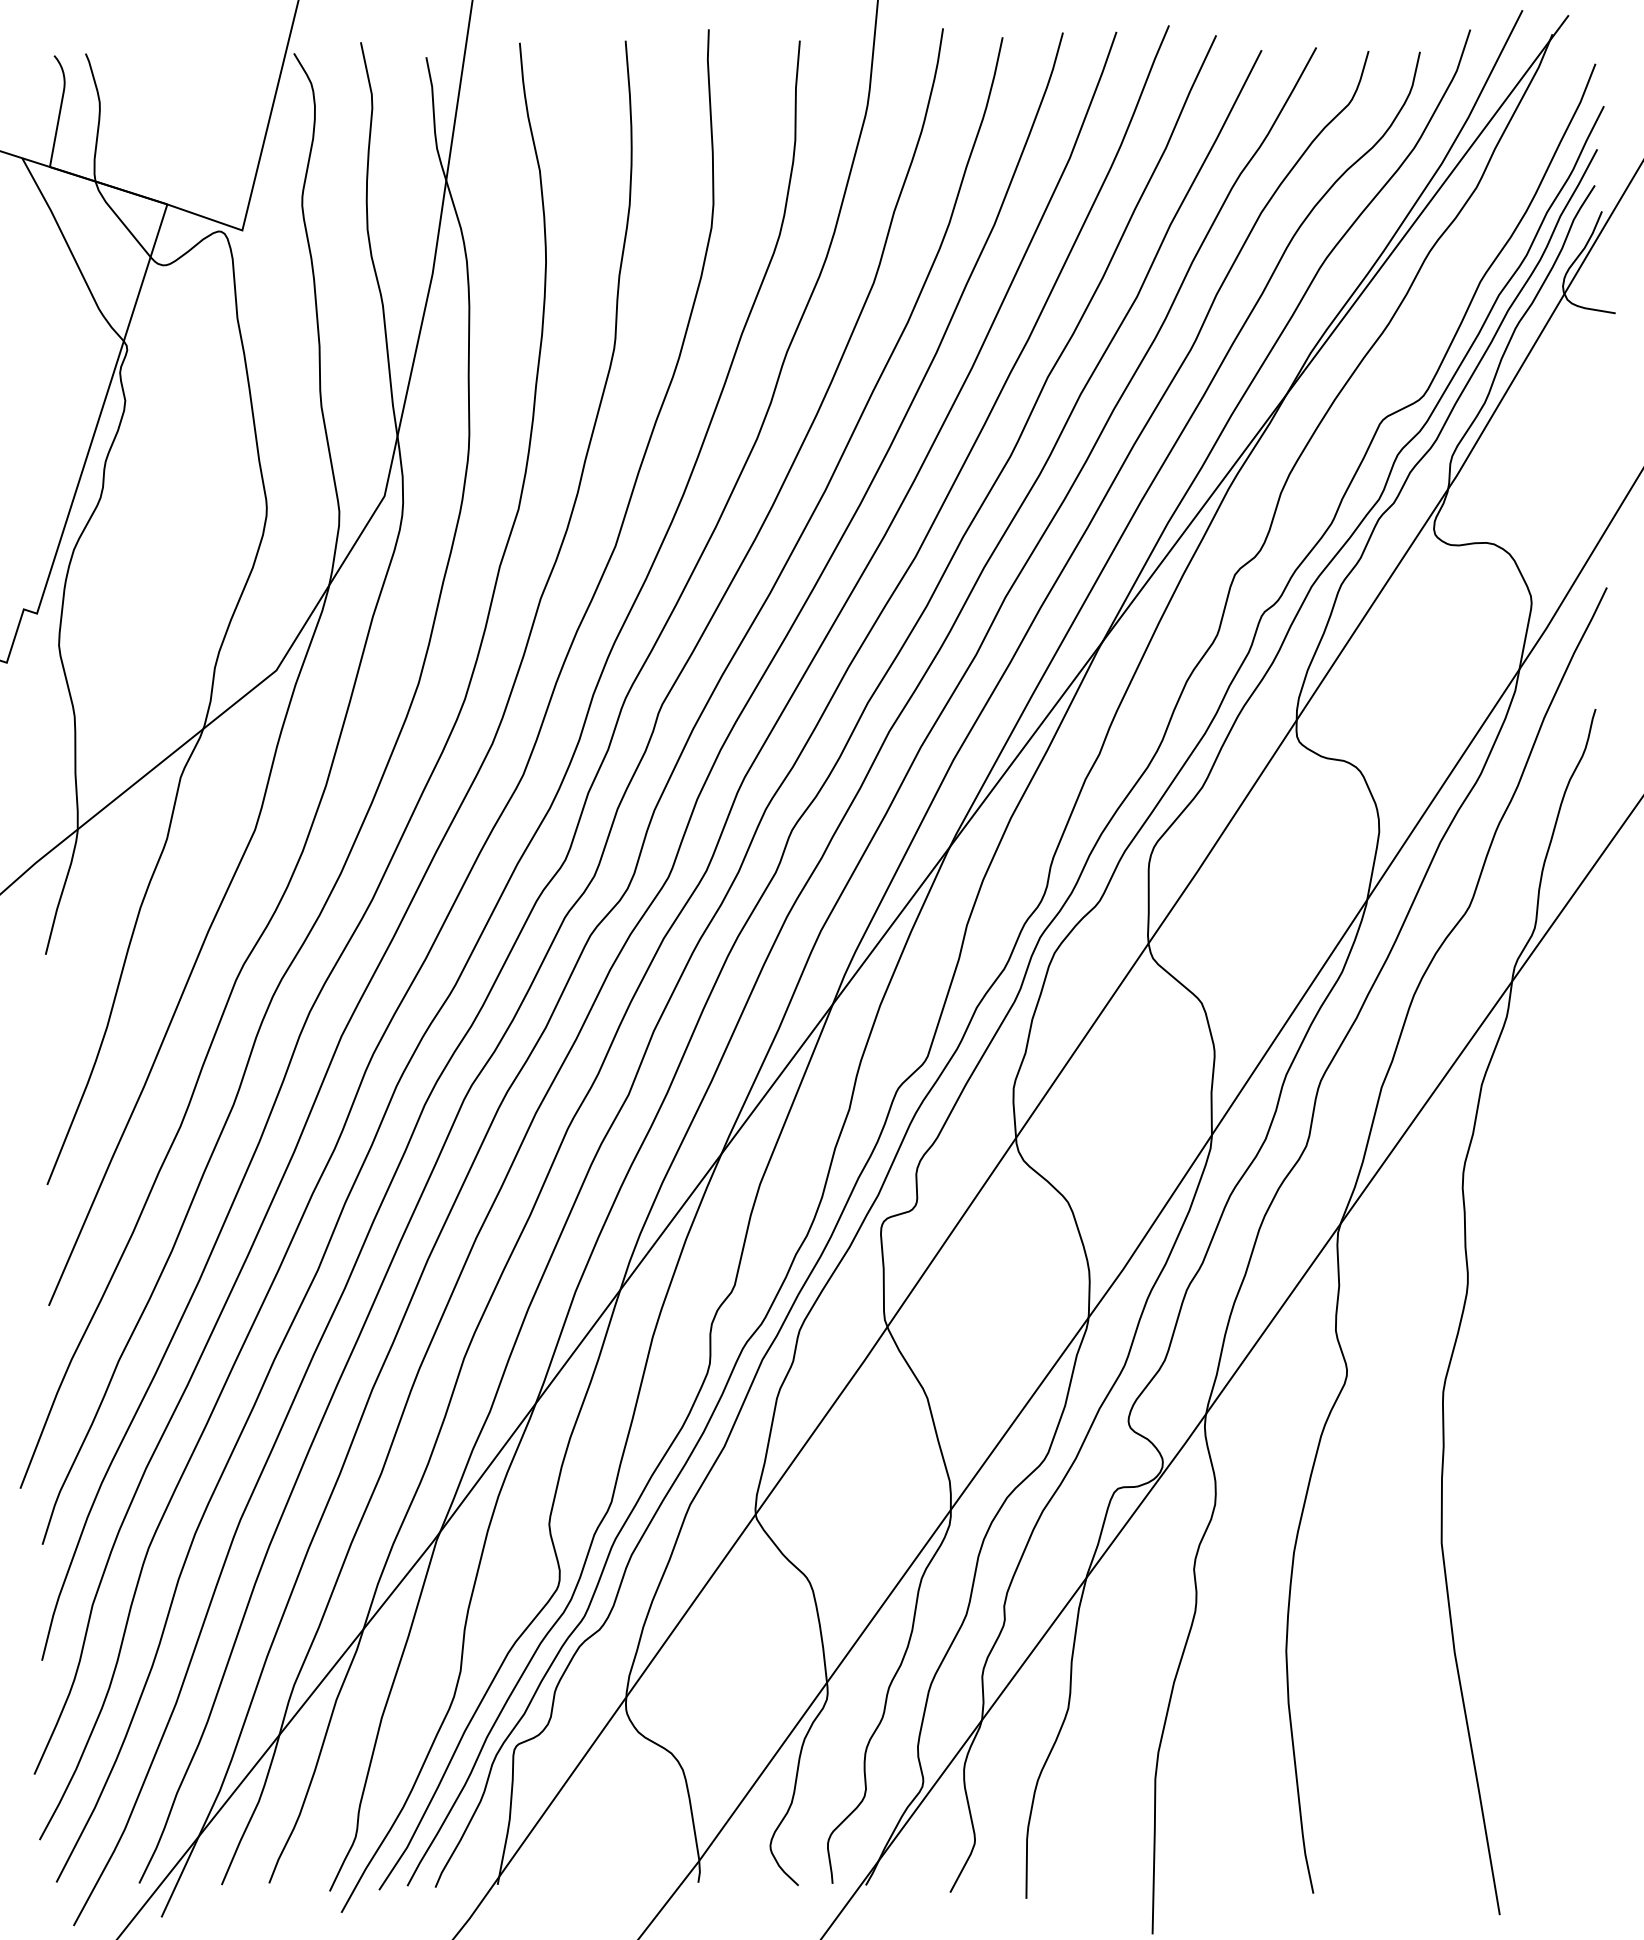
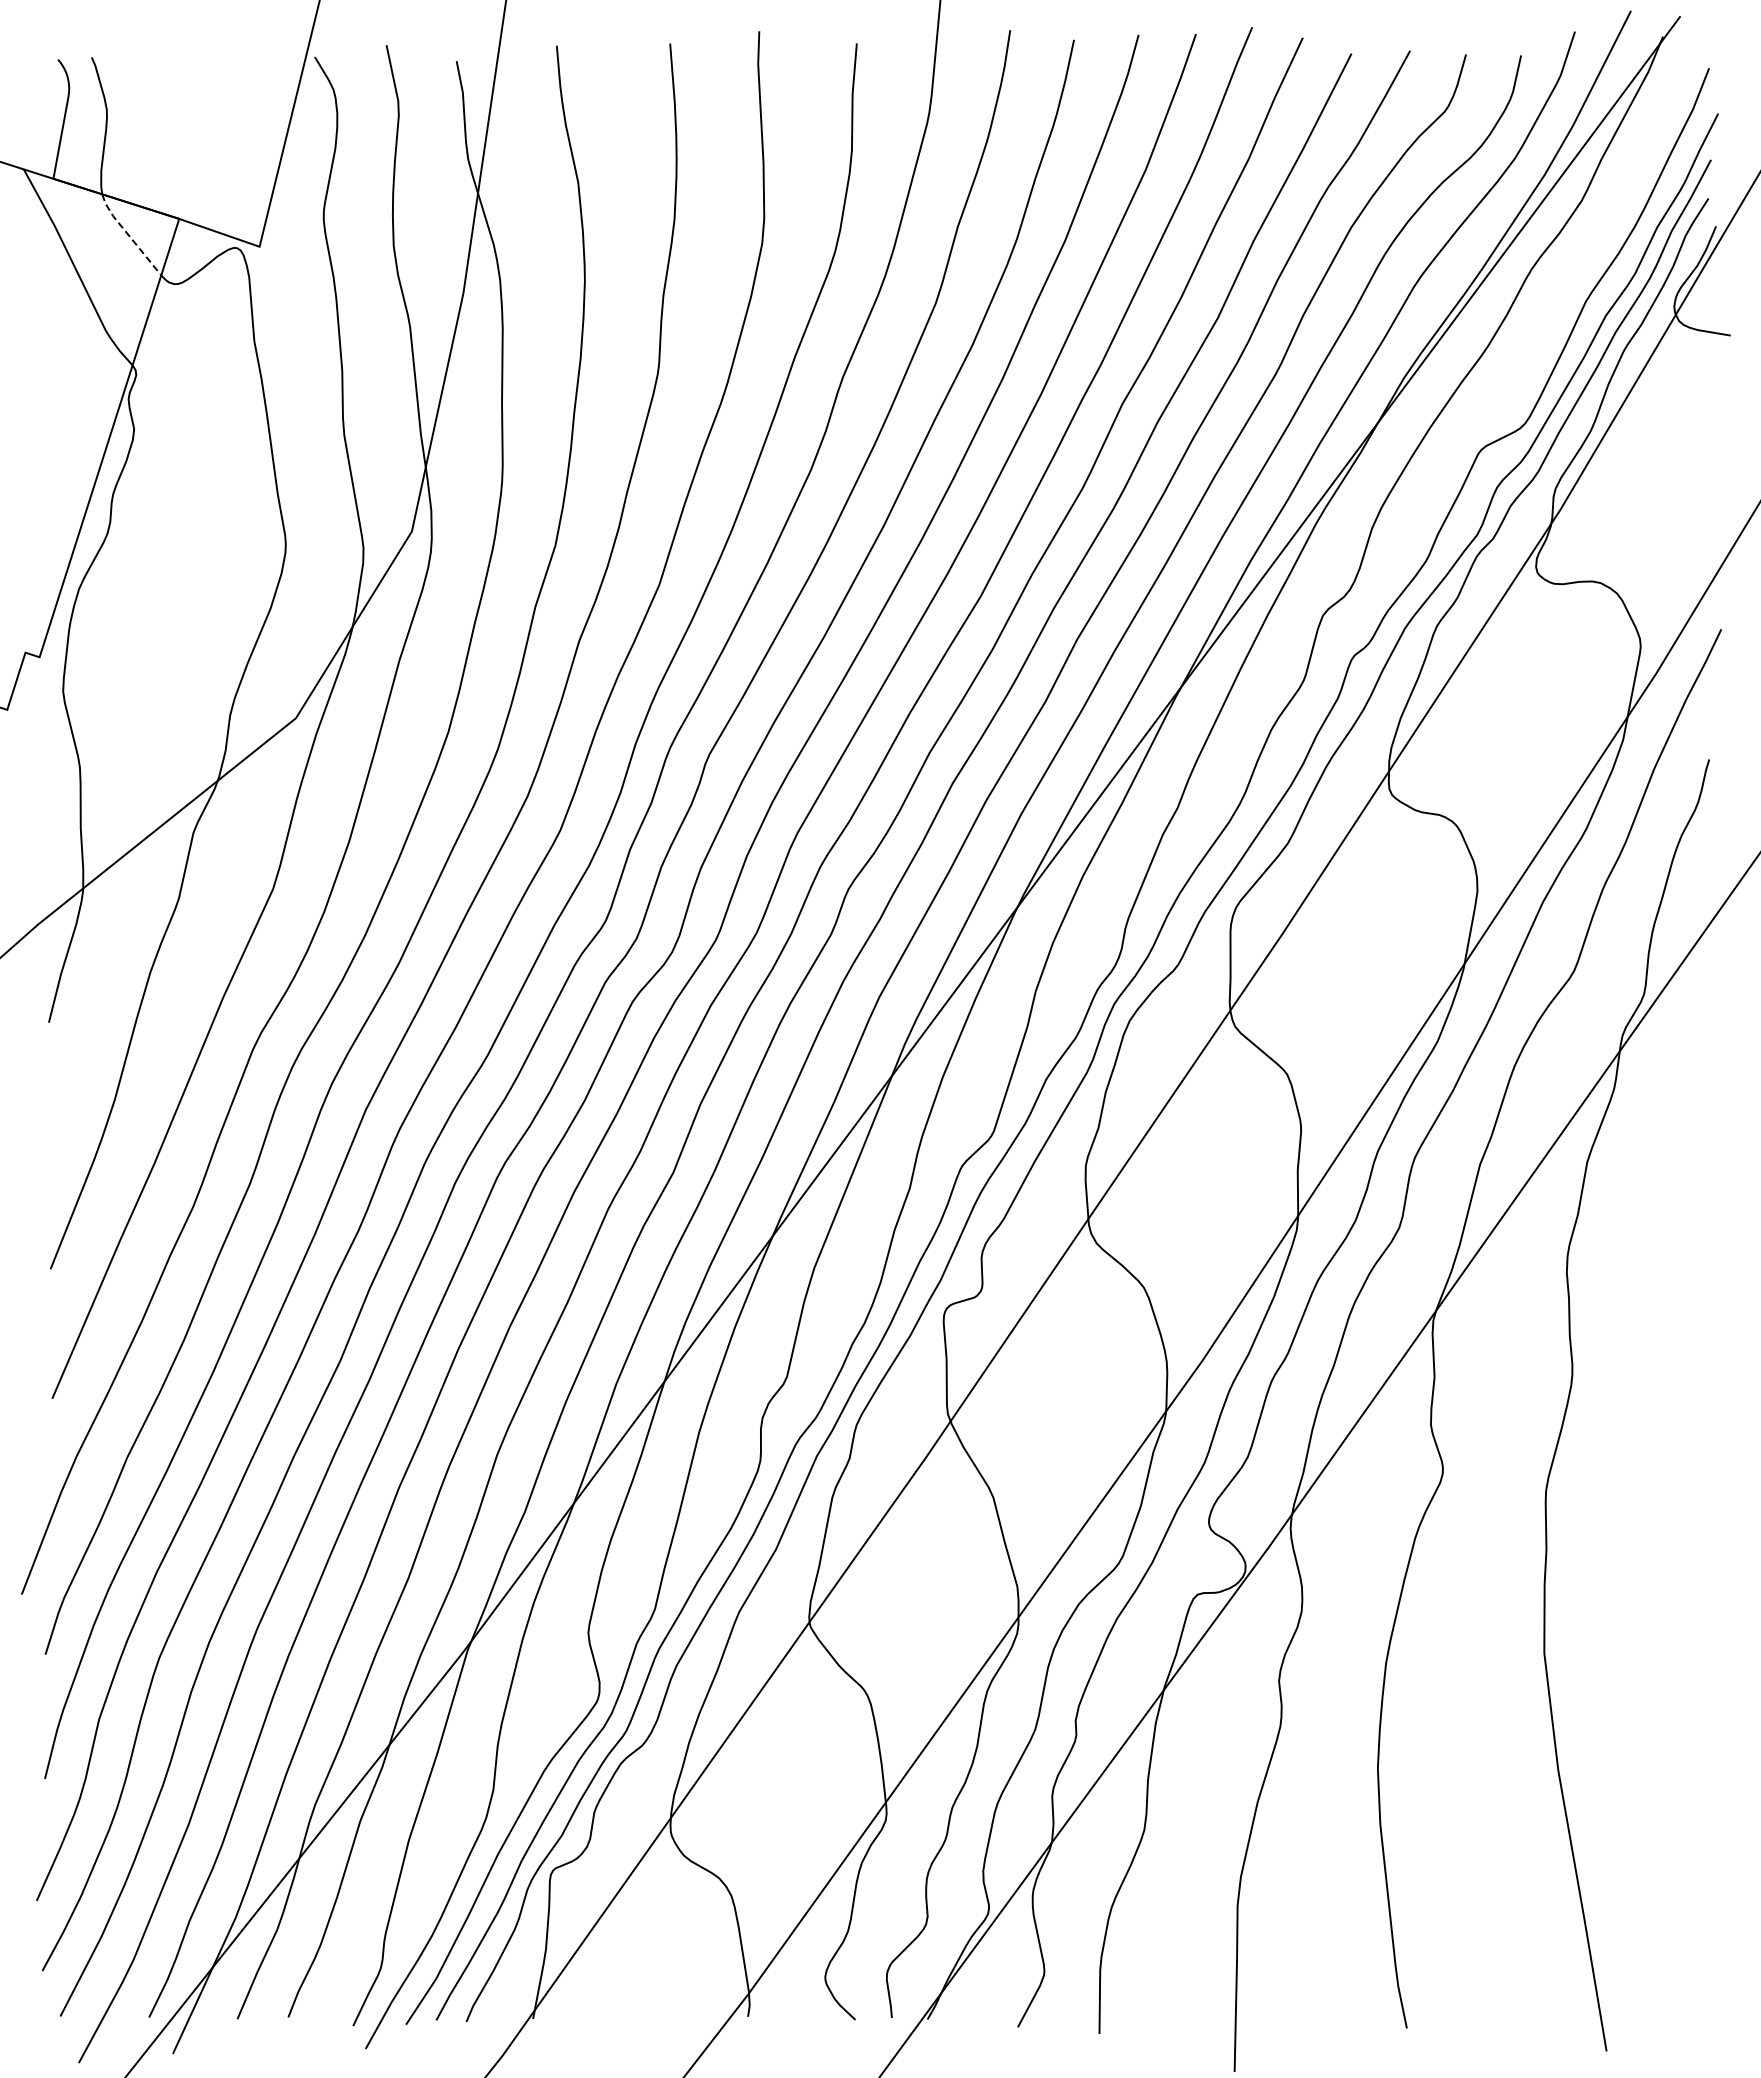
line: (120, 219) -> (128, 235), solid -> dashed

